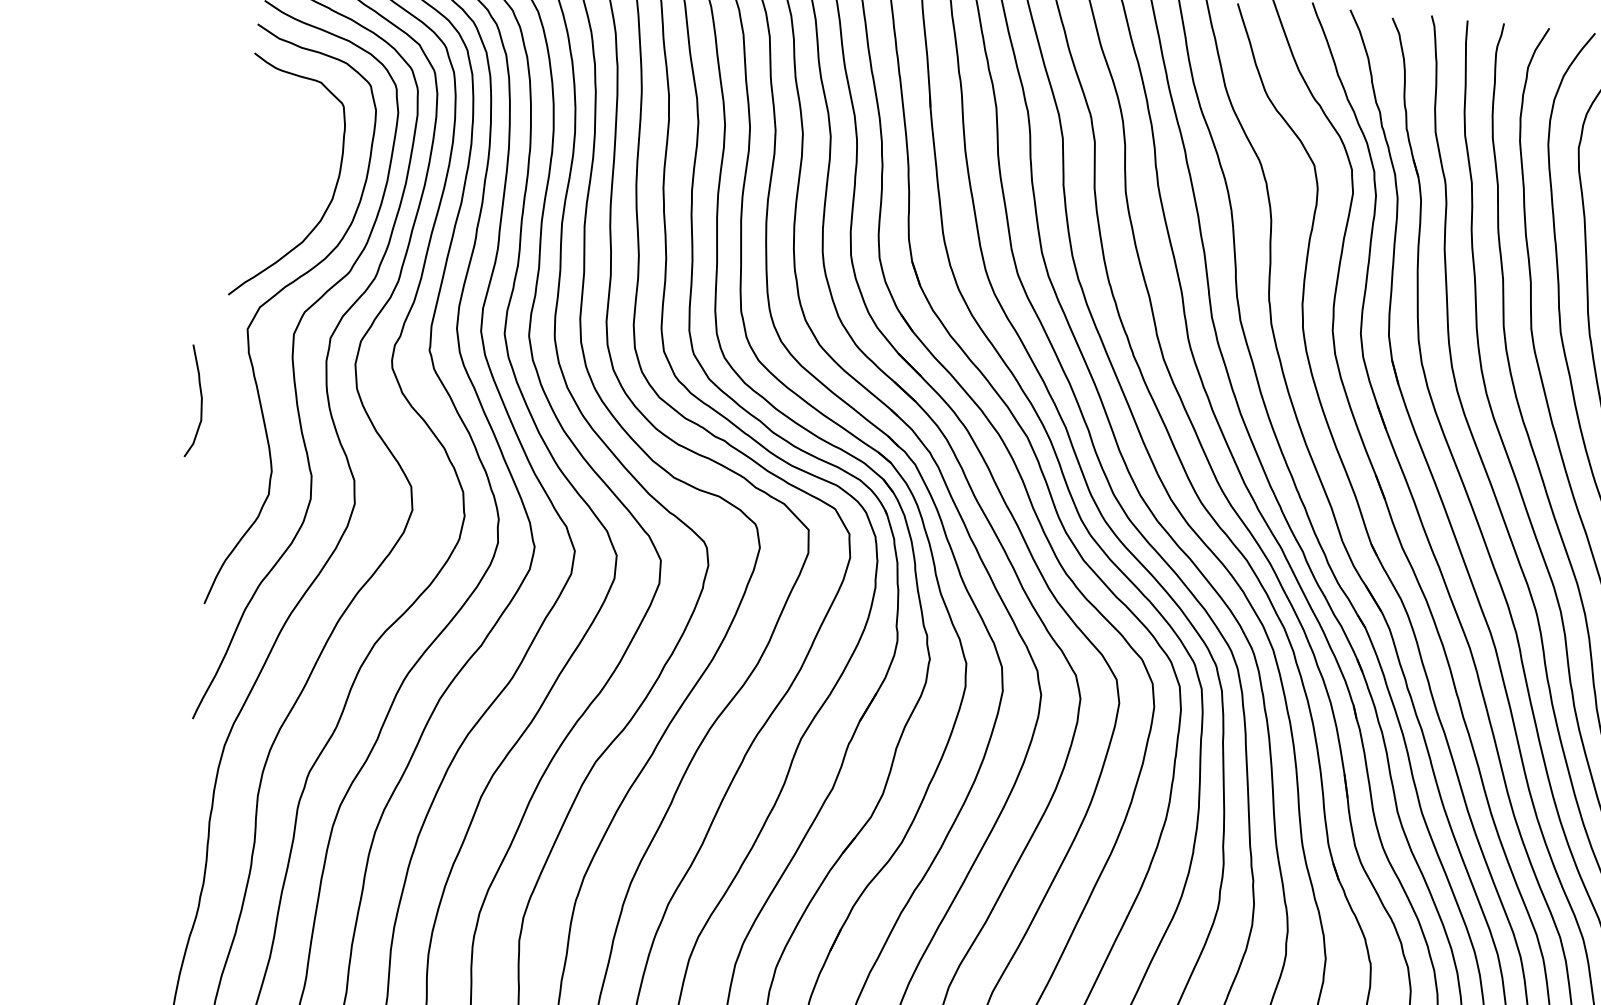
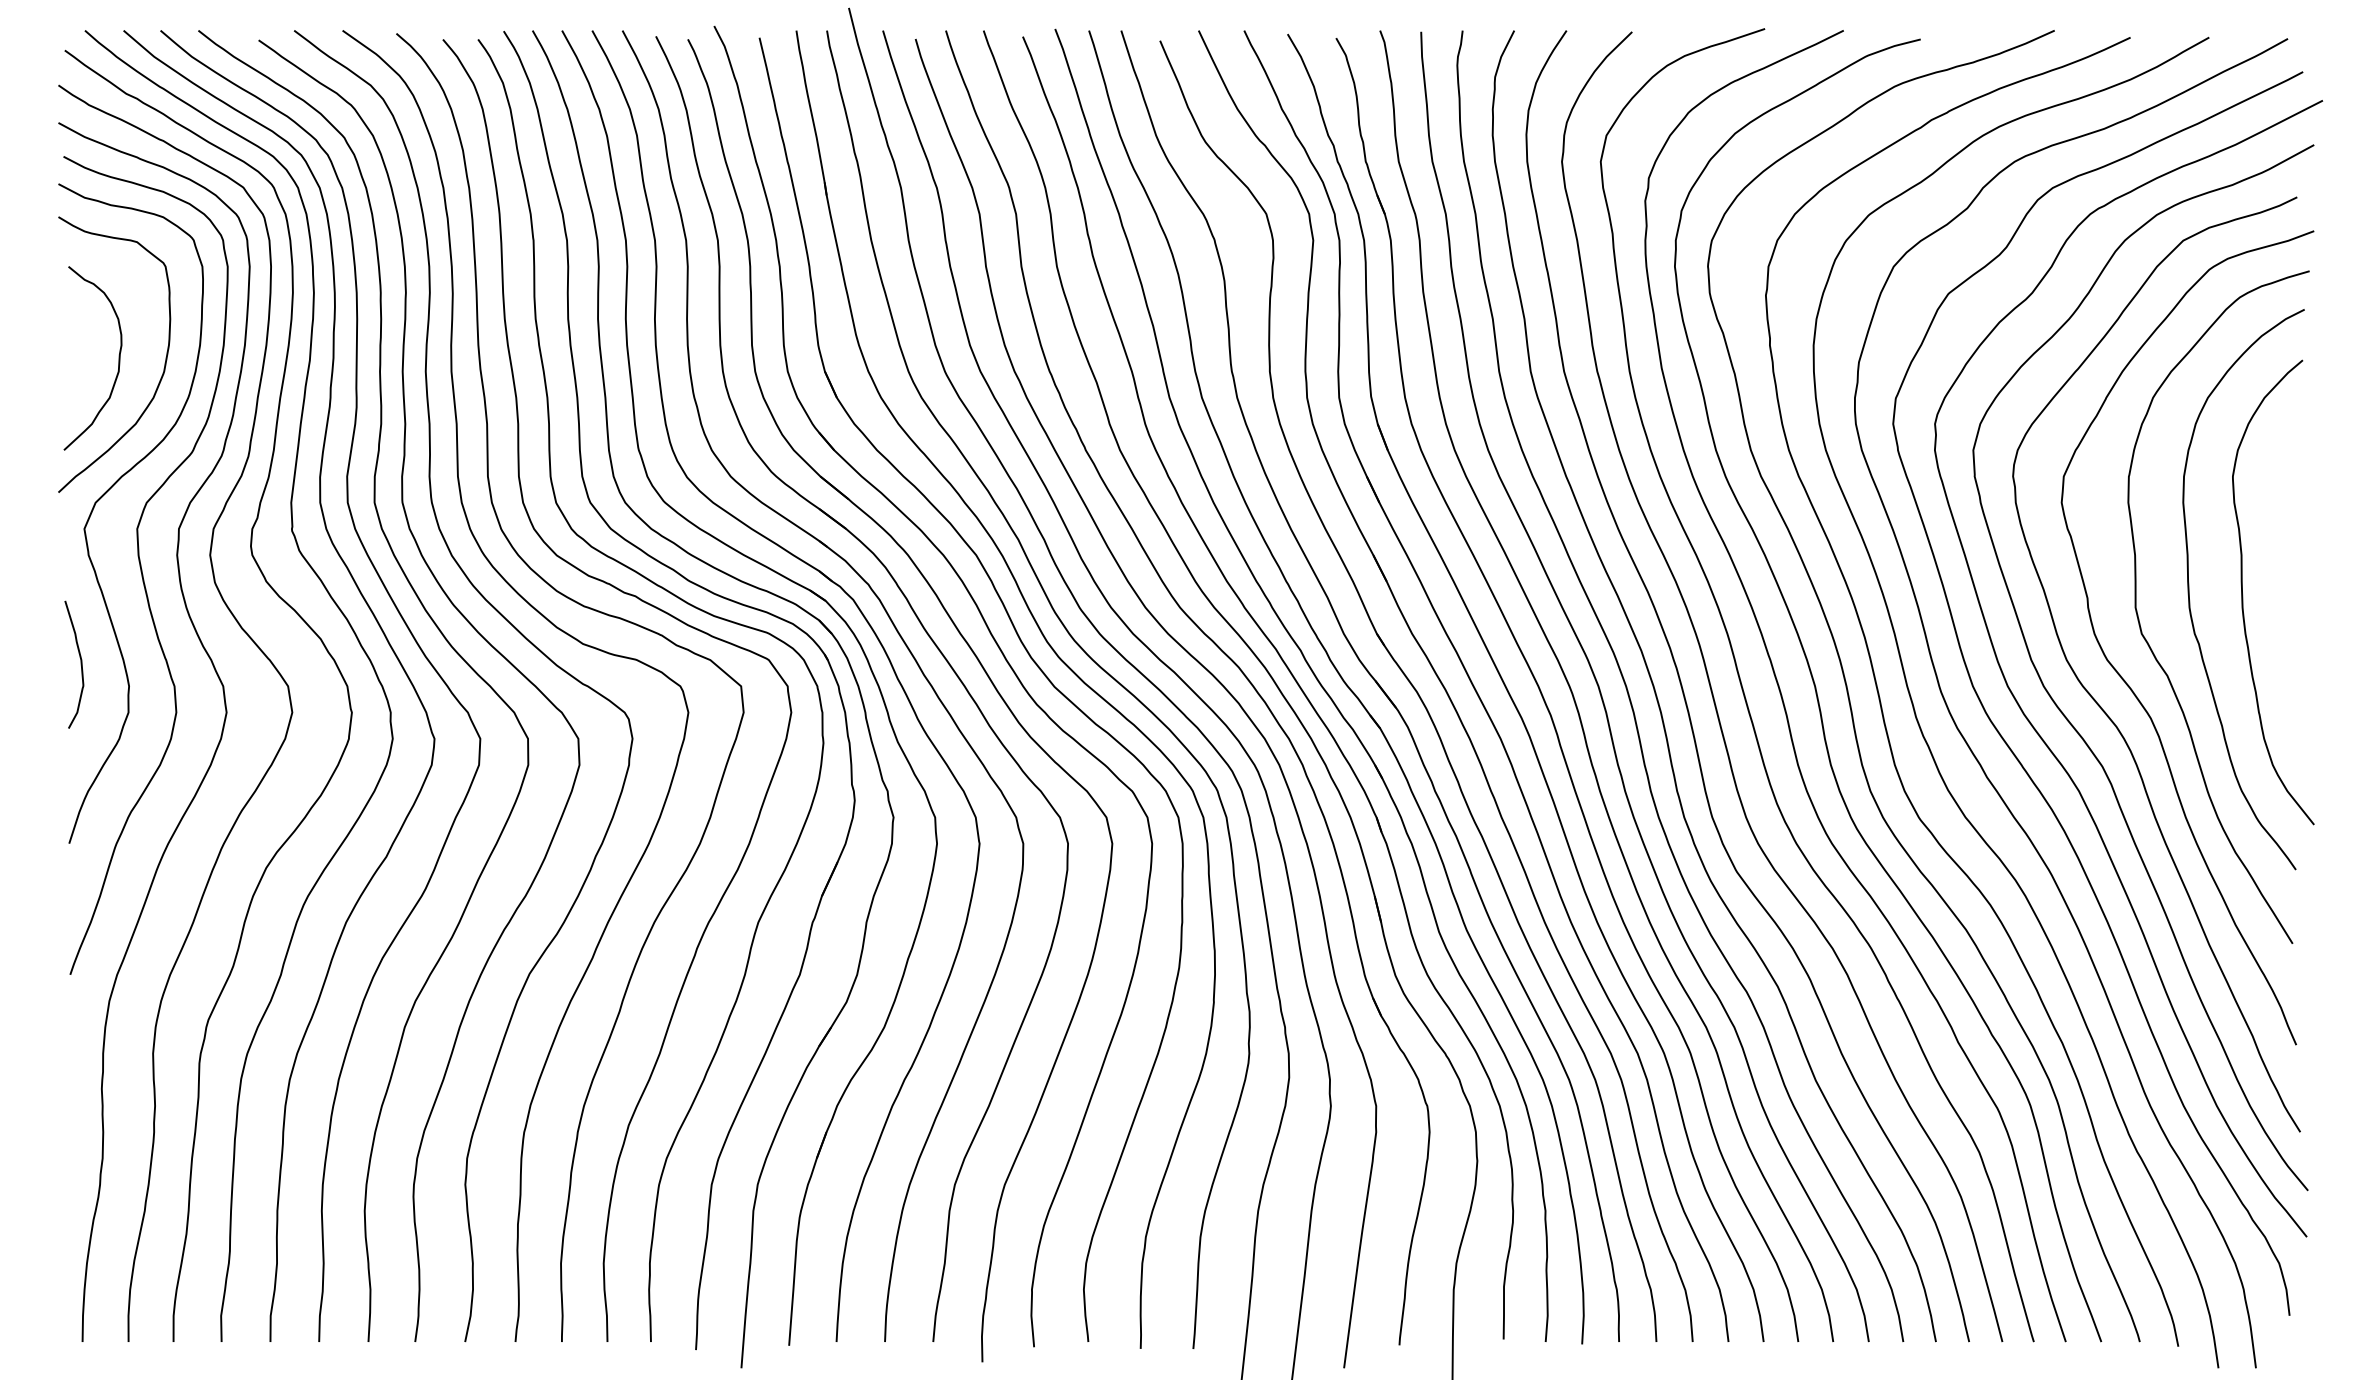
curve: (293, 182) -> (118, 358), added
curve: (200, 401) -> (80, 664), moved

